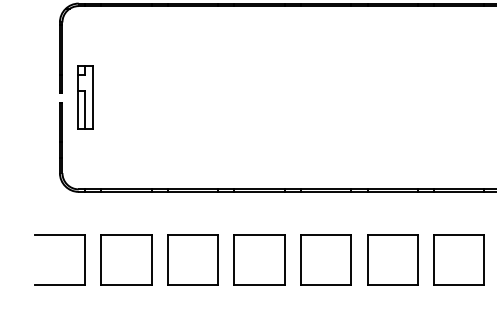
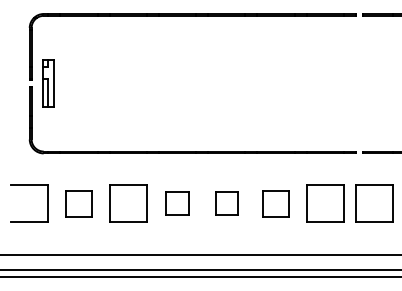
part: (125, 259) -> (78, 203), size x0.7
part: (259, 259) -> (177, 203), size x0.6
part: (325, 259) -> (226, 203), size x0.6
part: (391, 259) -> (275, 203), size x0.7

